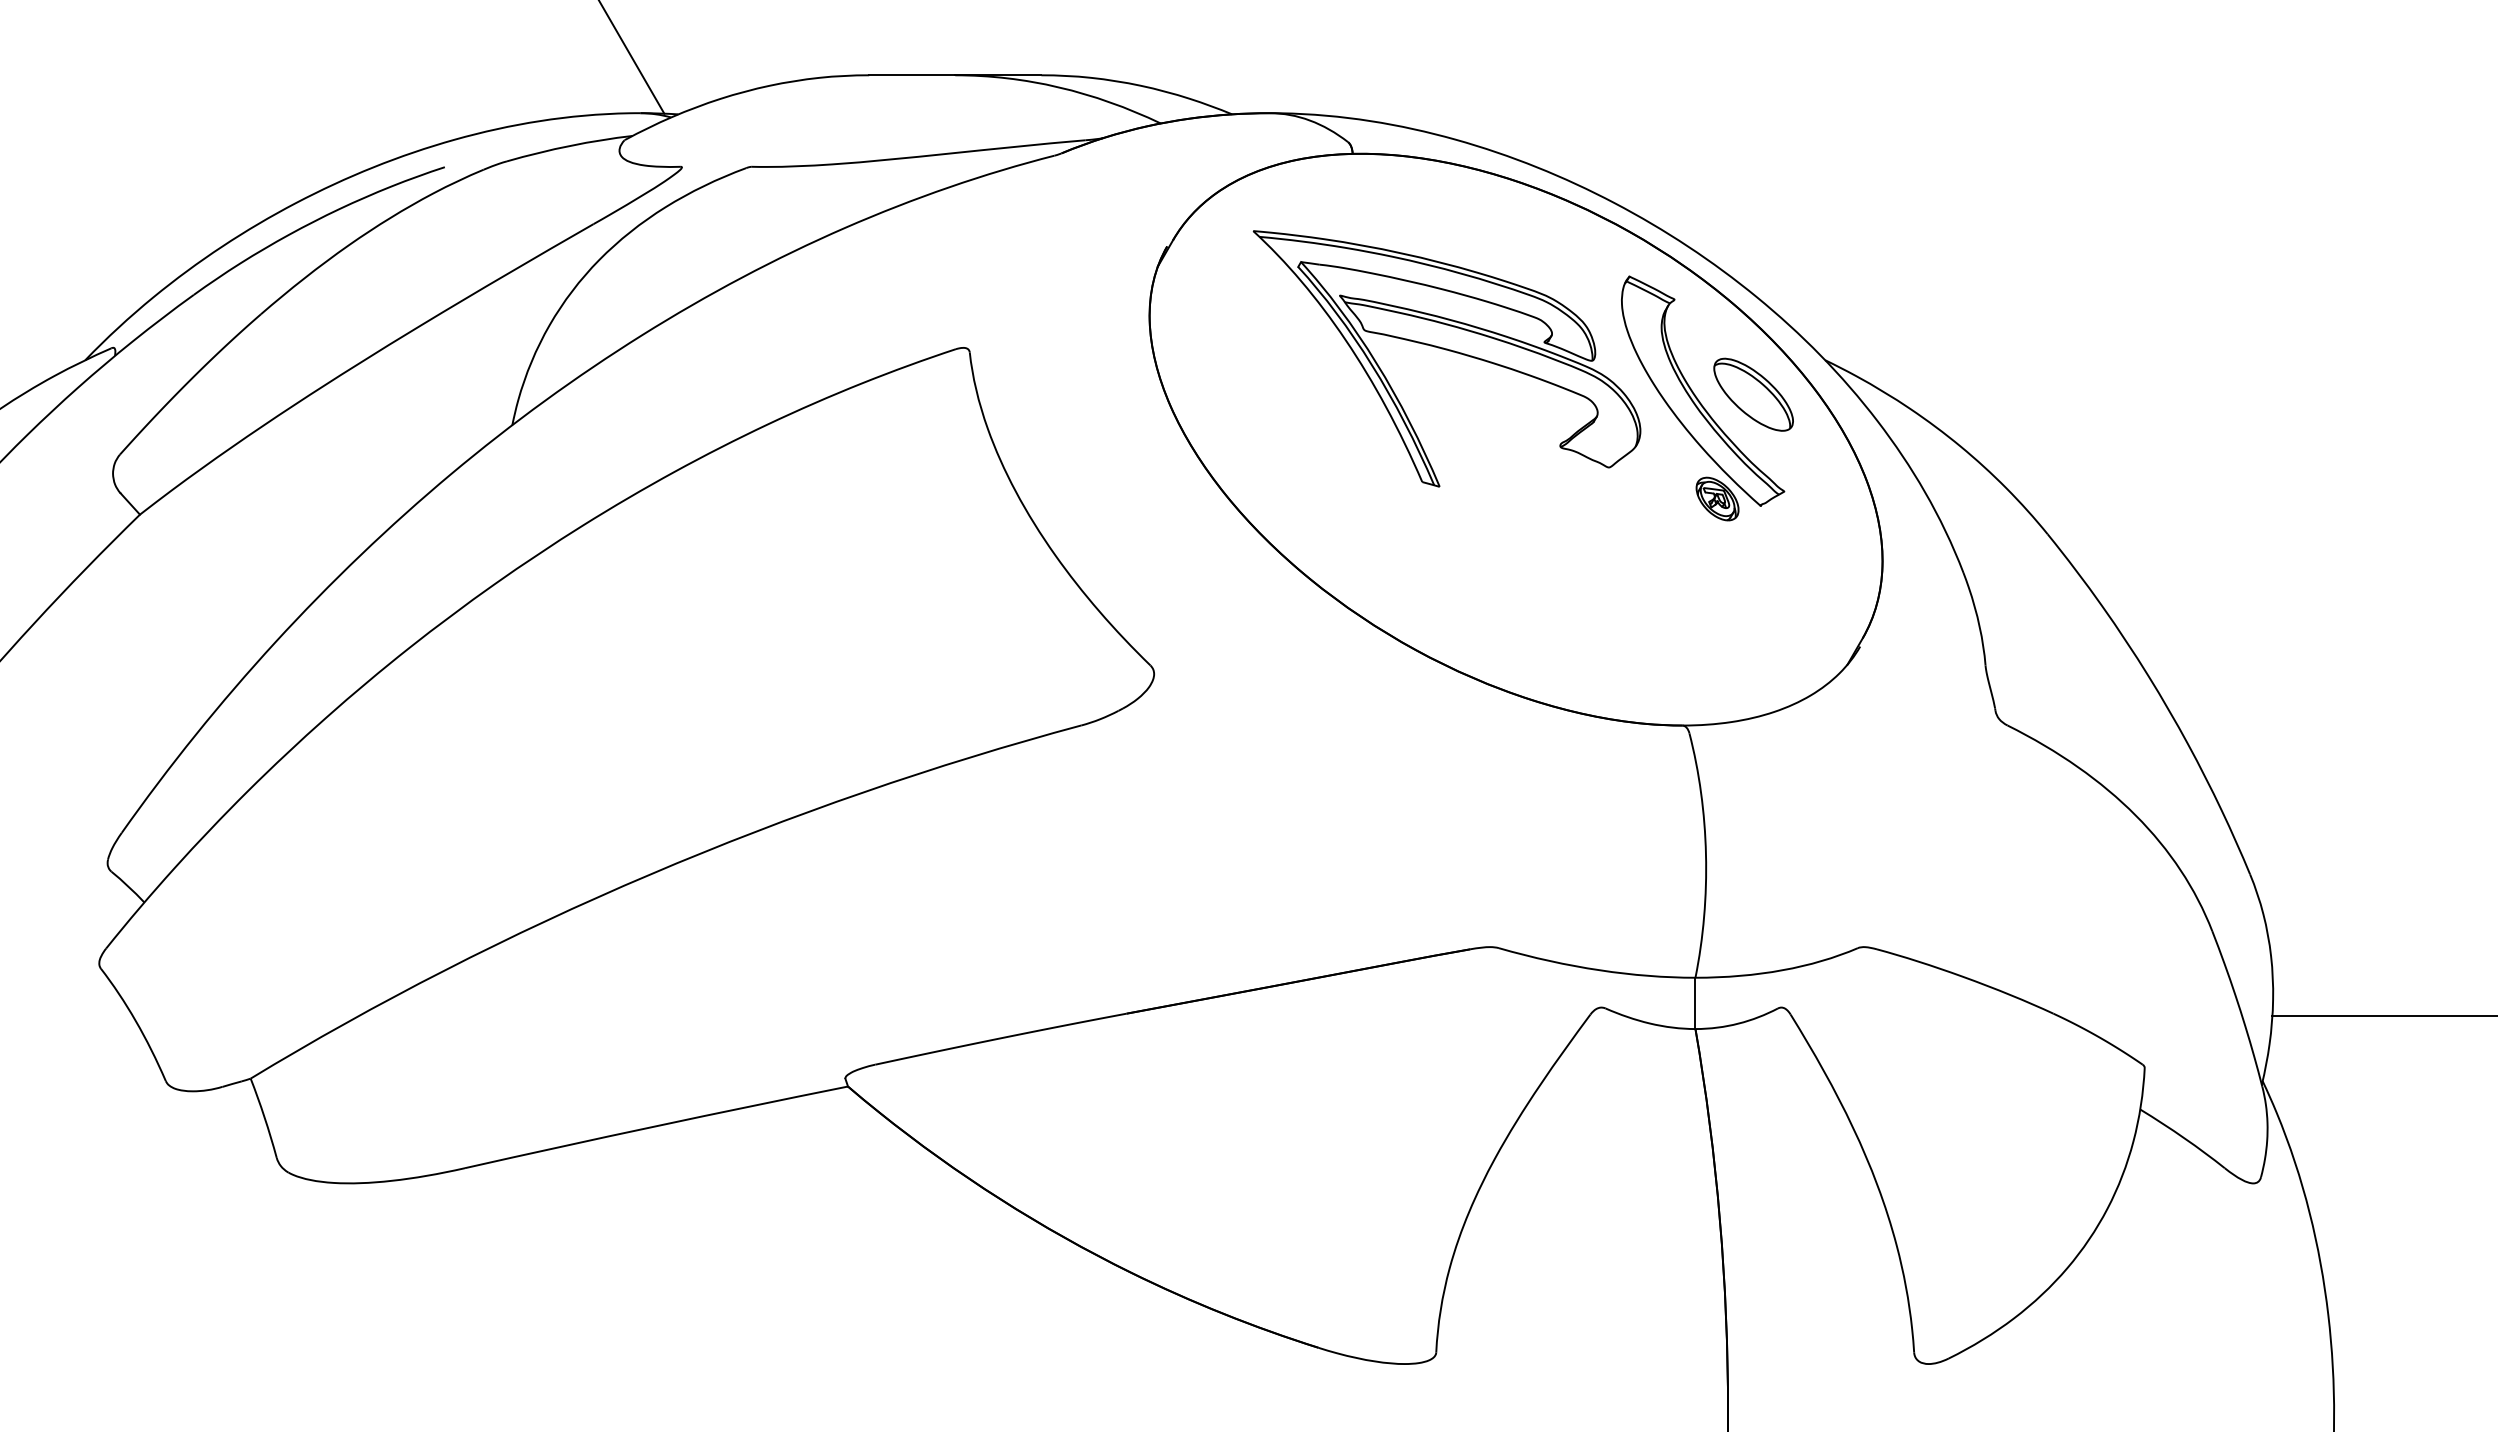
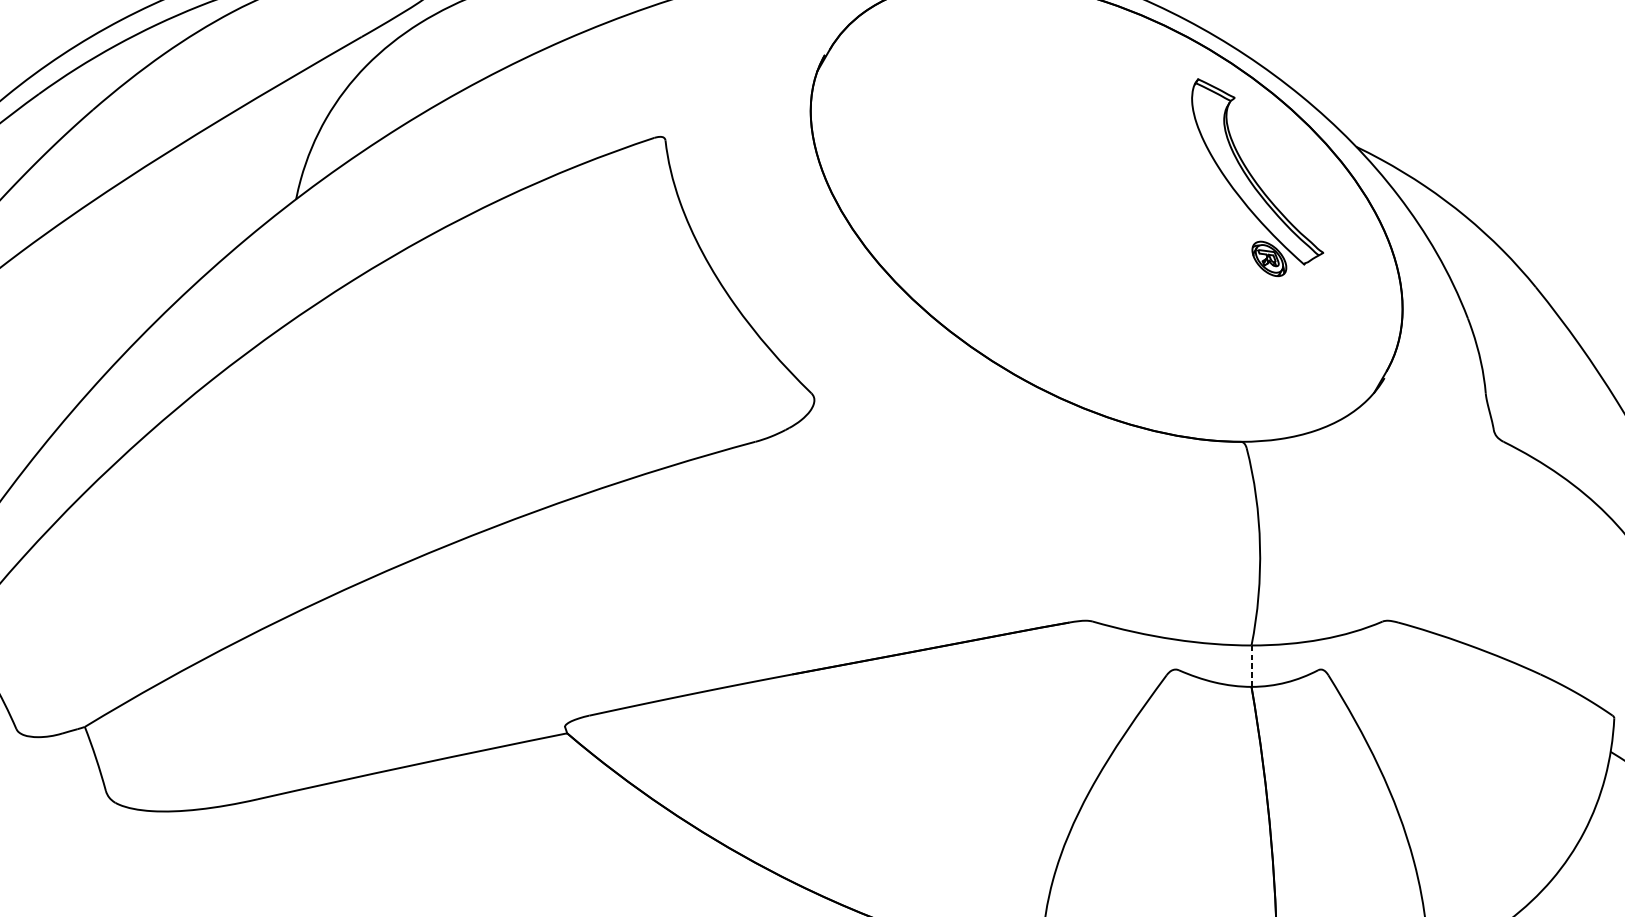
part: (1449, 351) -> (1052, 139), removed
part: (1753, 394) -> (1298, 174), removed
line: (1695, 1003) -> (1251, 666), solid -> dashed

